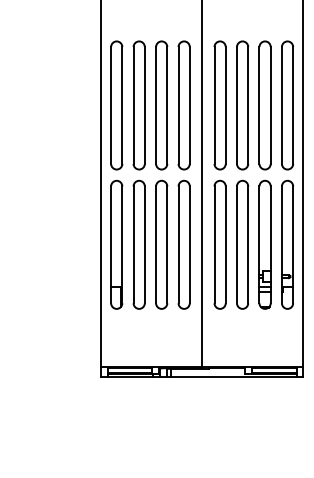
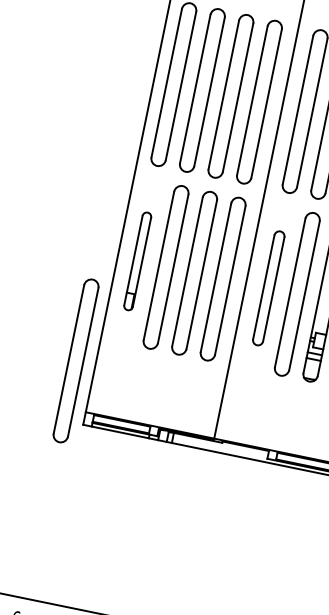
part: (116, 244) -> (137, 261), size x0.6
part: (219, 244) -> (268, 287), size x0.7
part: (85, 329) -> (75, 360), added

